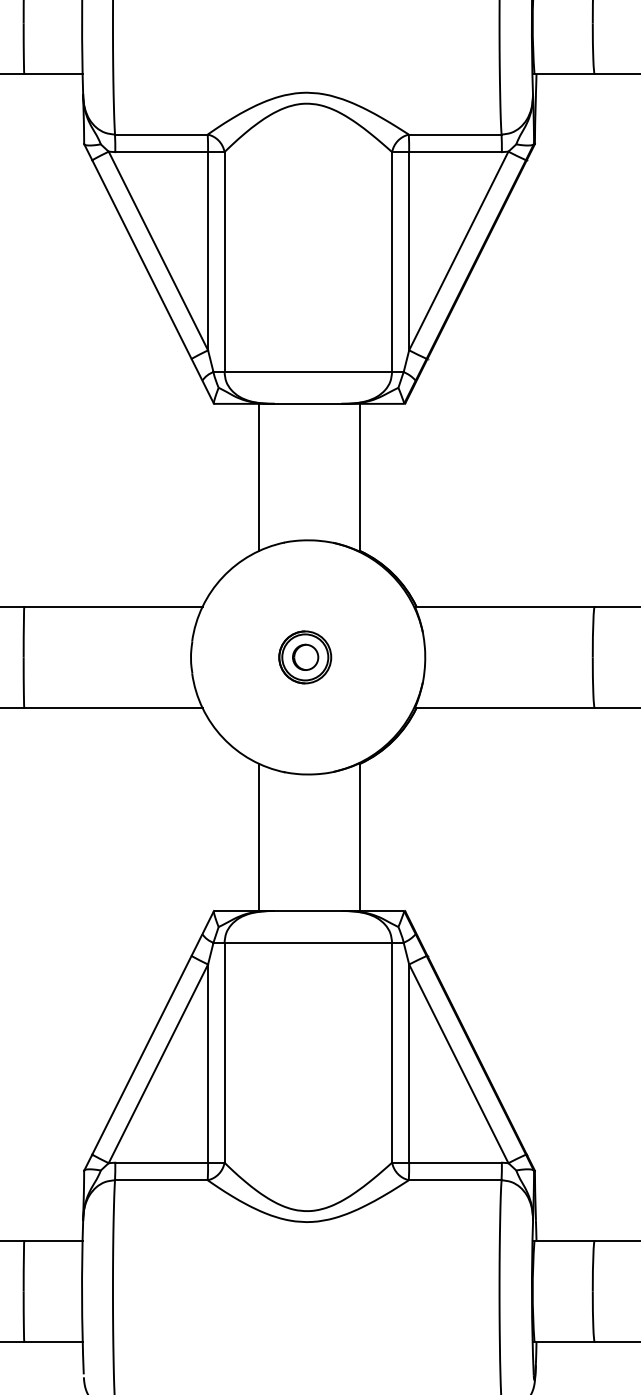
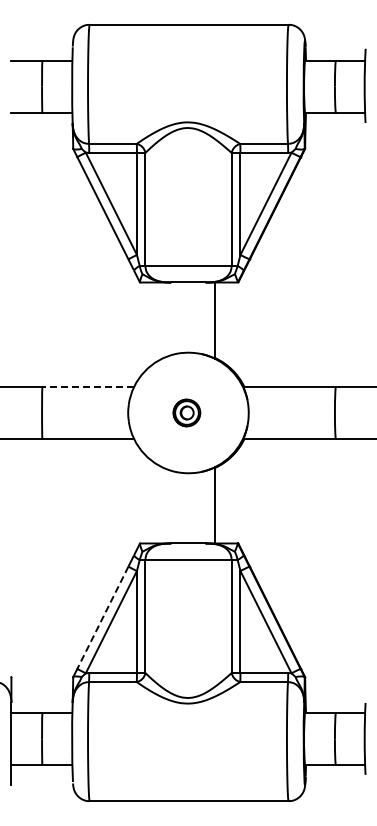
line: (259, 477) -> (163, 320), removed
line: (113, 605) -> (88, 386), solid -> dashed
line: (259, 837) -> (163, 505), removed
line: (141, 1056) -> (102, 618), solid -> dashed

